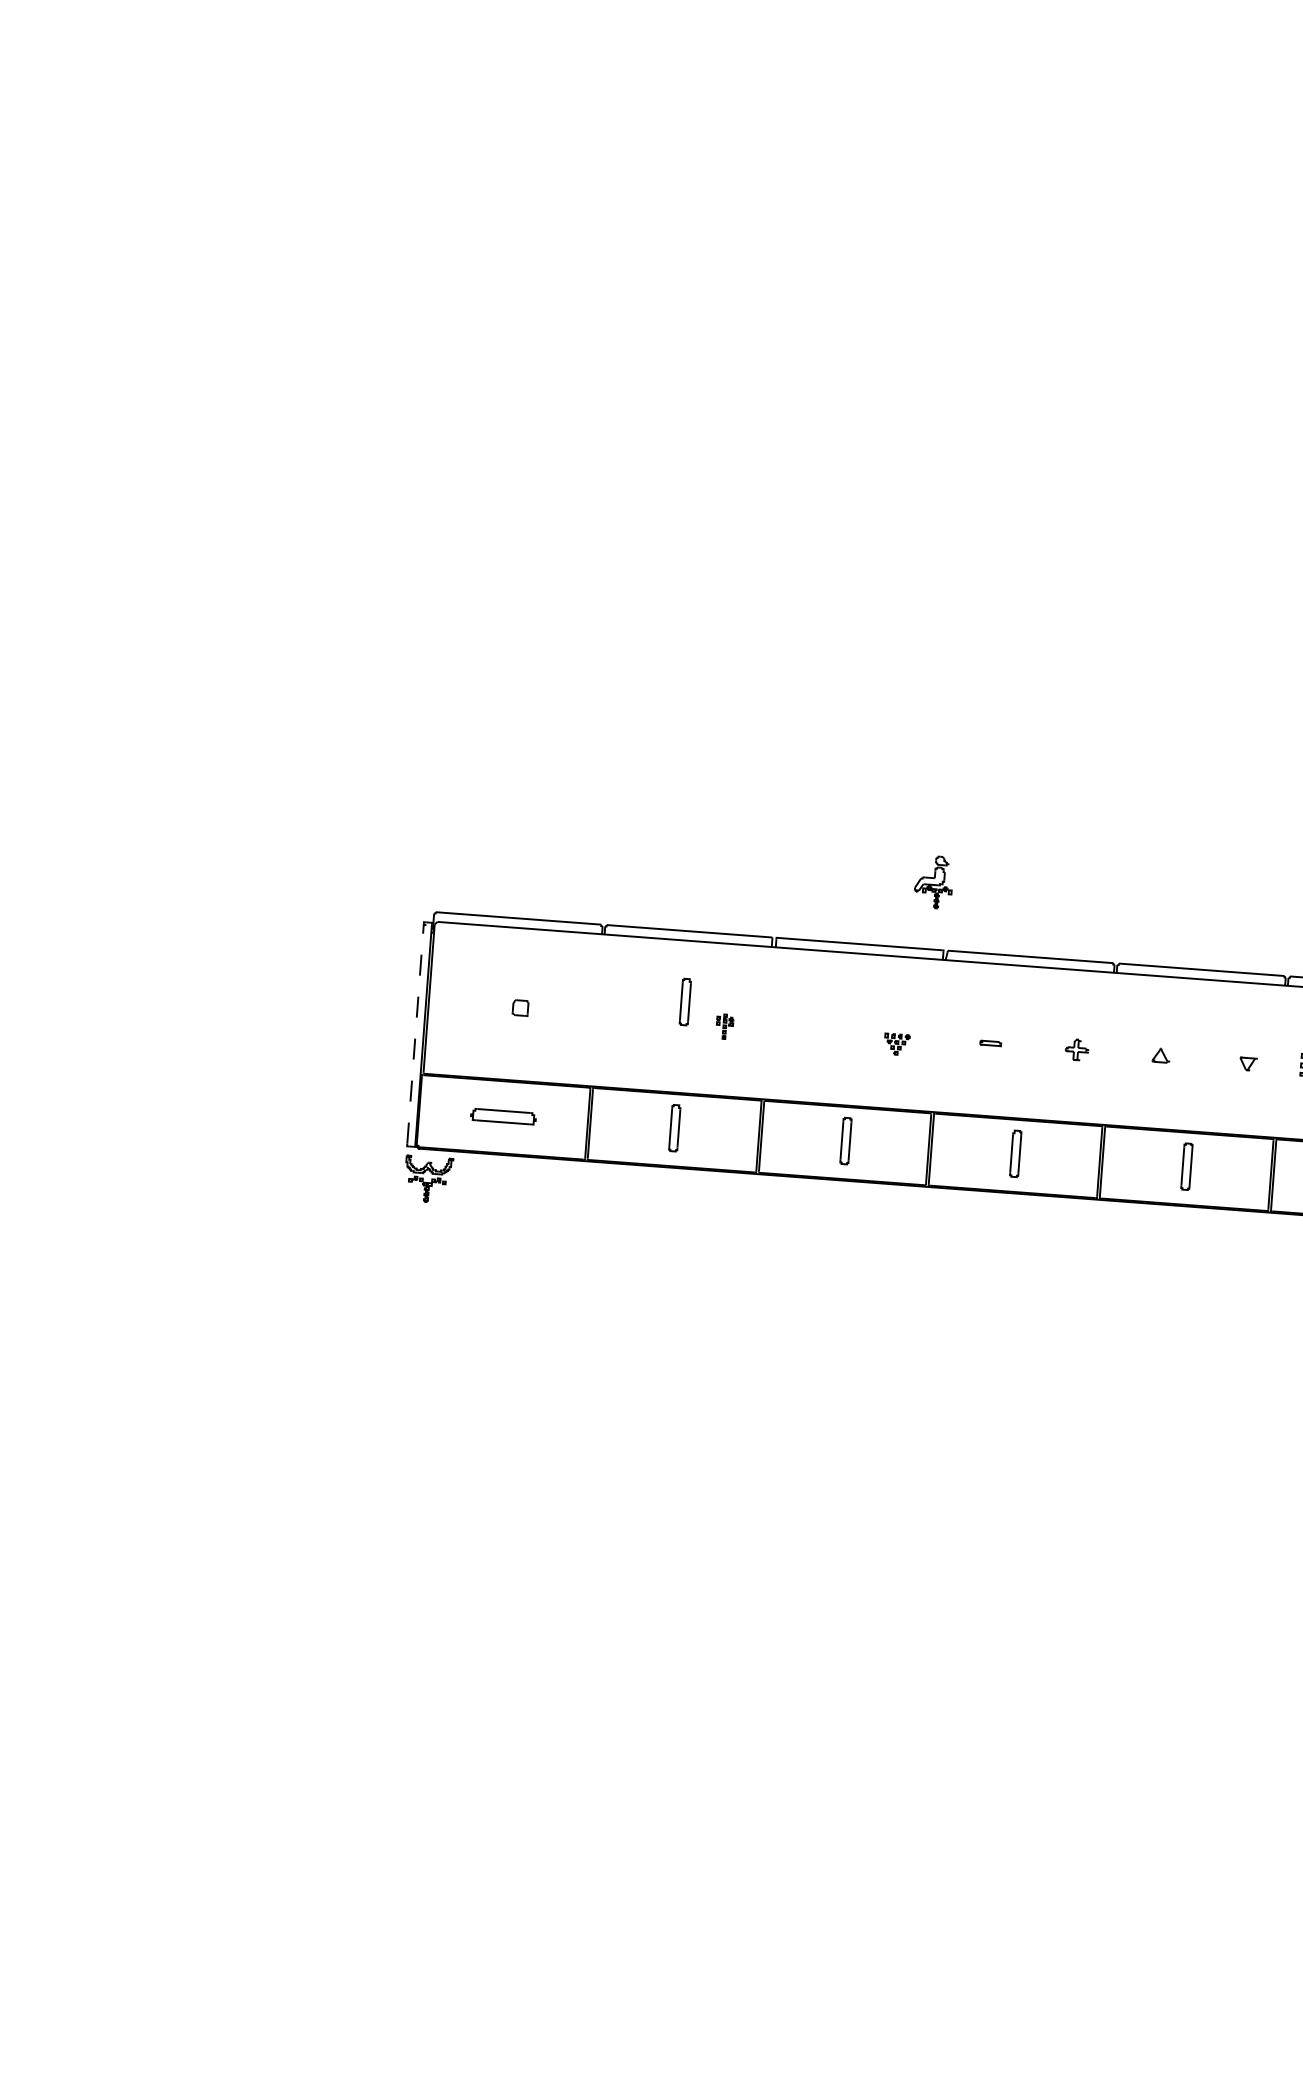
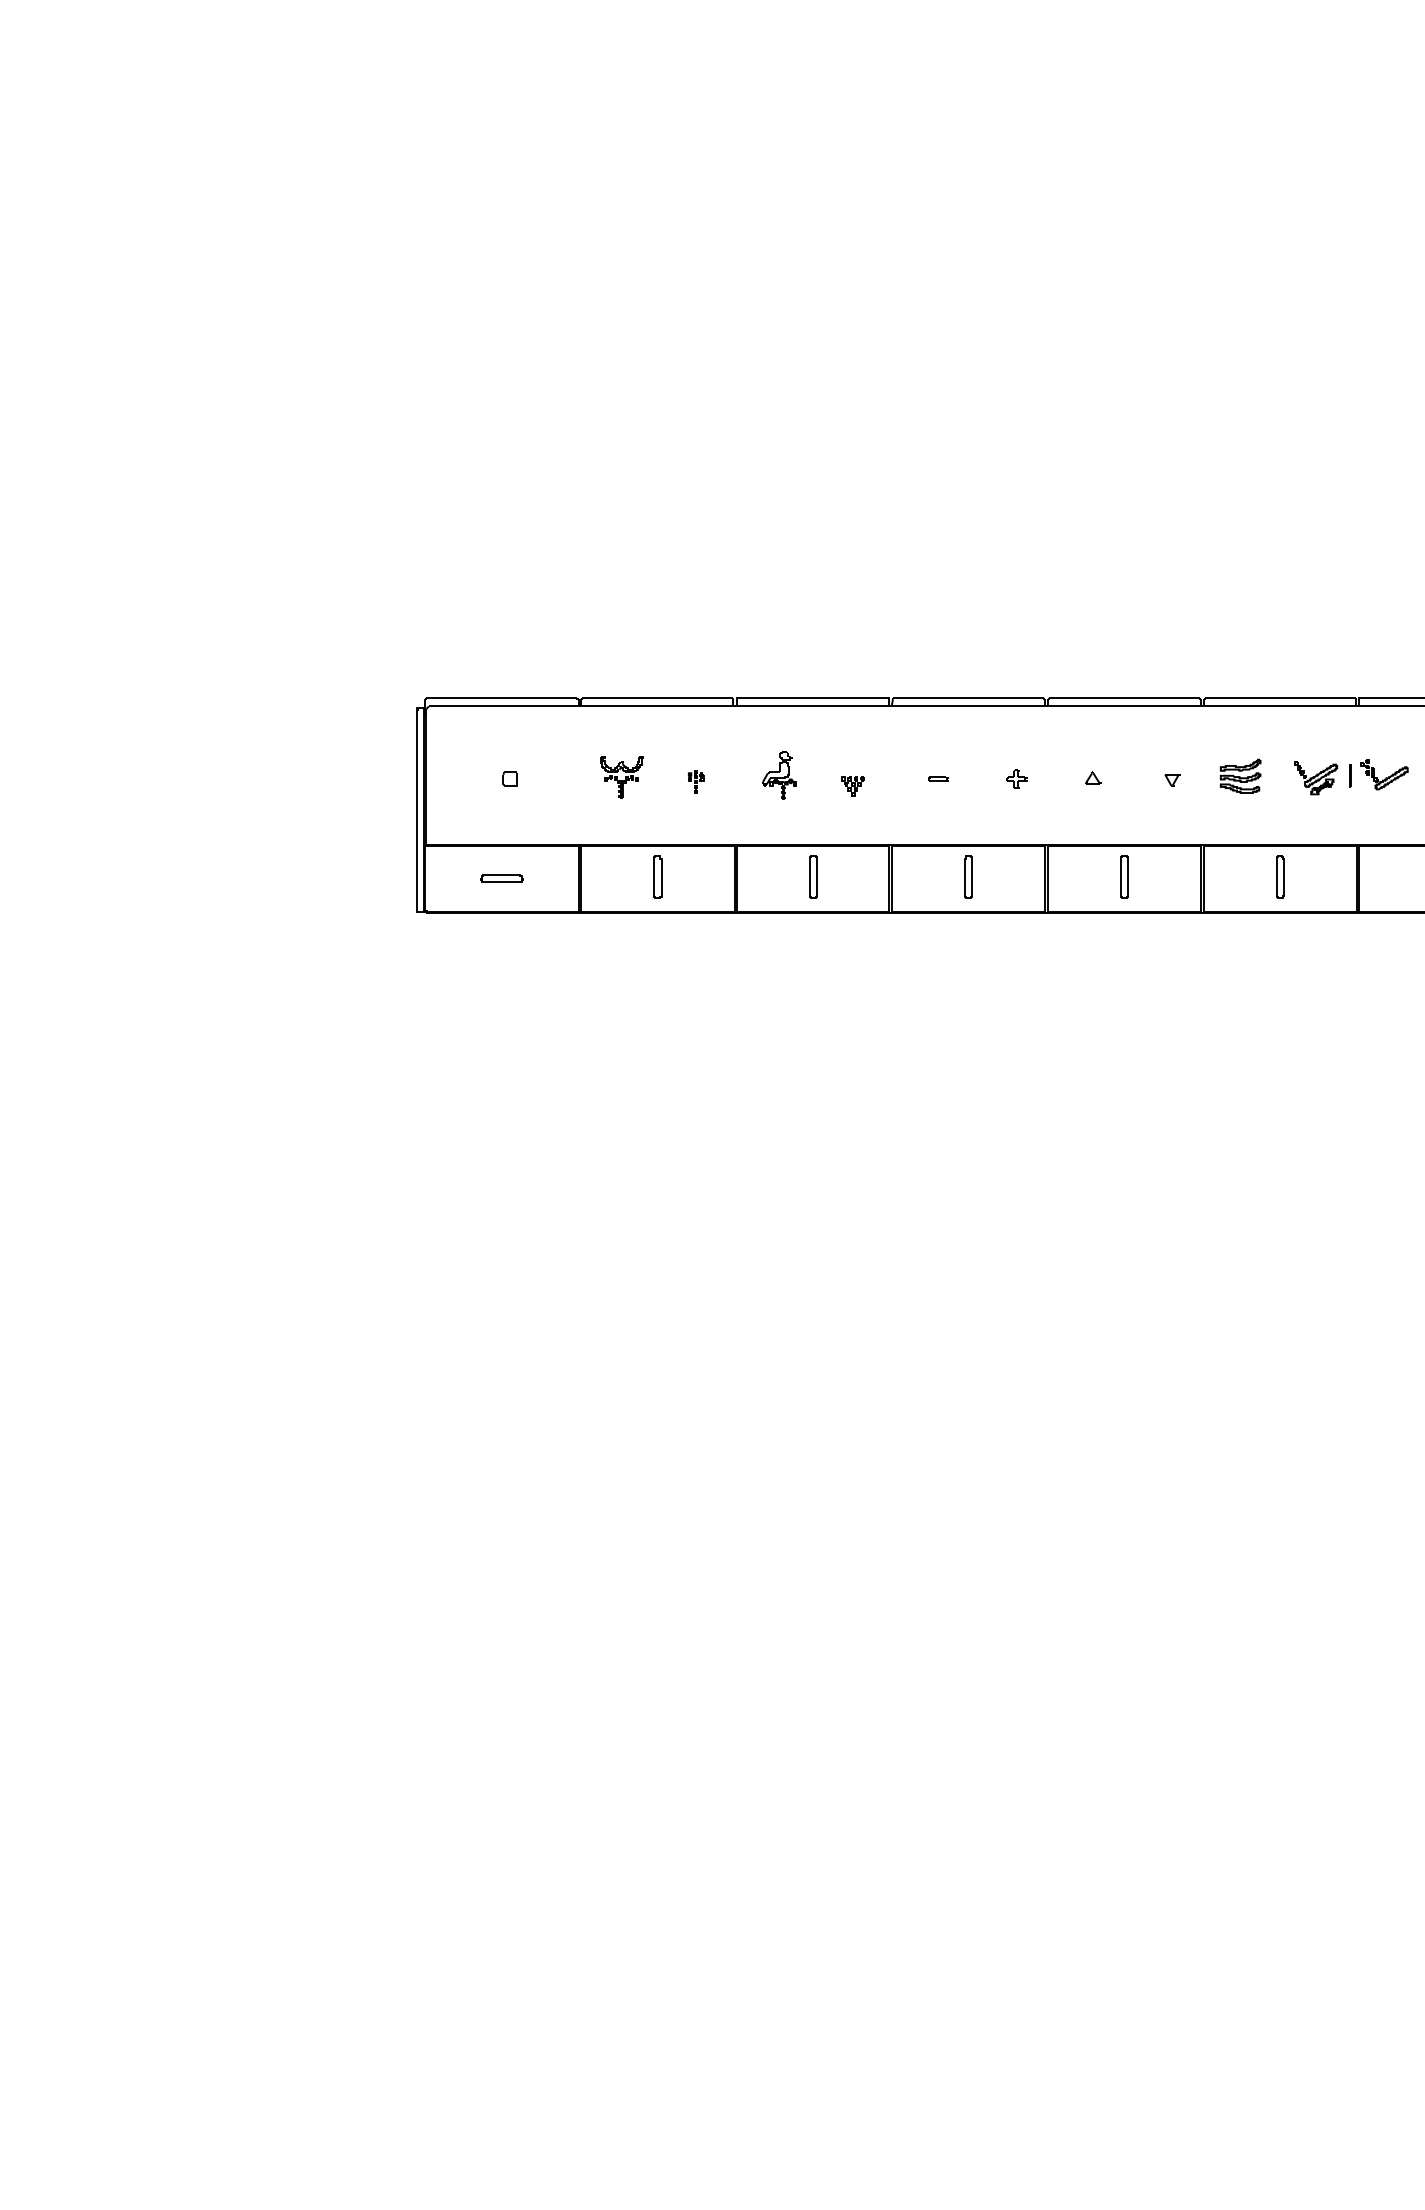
part: (933, 881) -> (779, 775), moved
part: (685, 1001) -> (658, 761), removed
line: (415, 1033) -> (416, 809), dashed -> solid
part: (503, 1116) -> (501, 878), size x0.71
part: (427, 1179) -> (621, 777), moved

